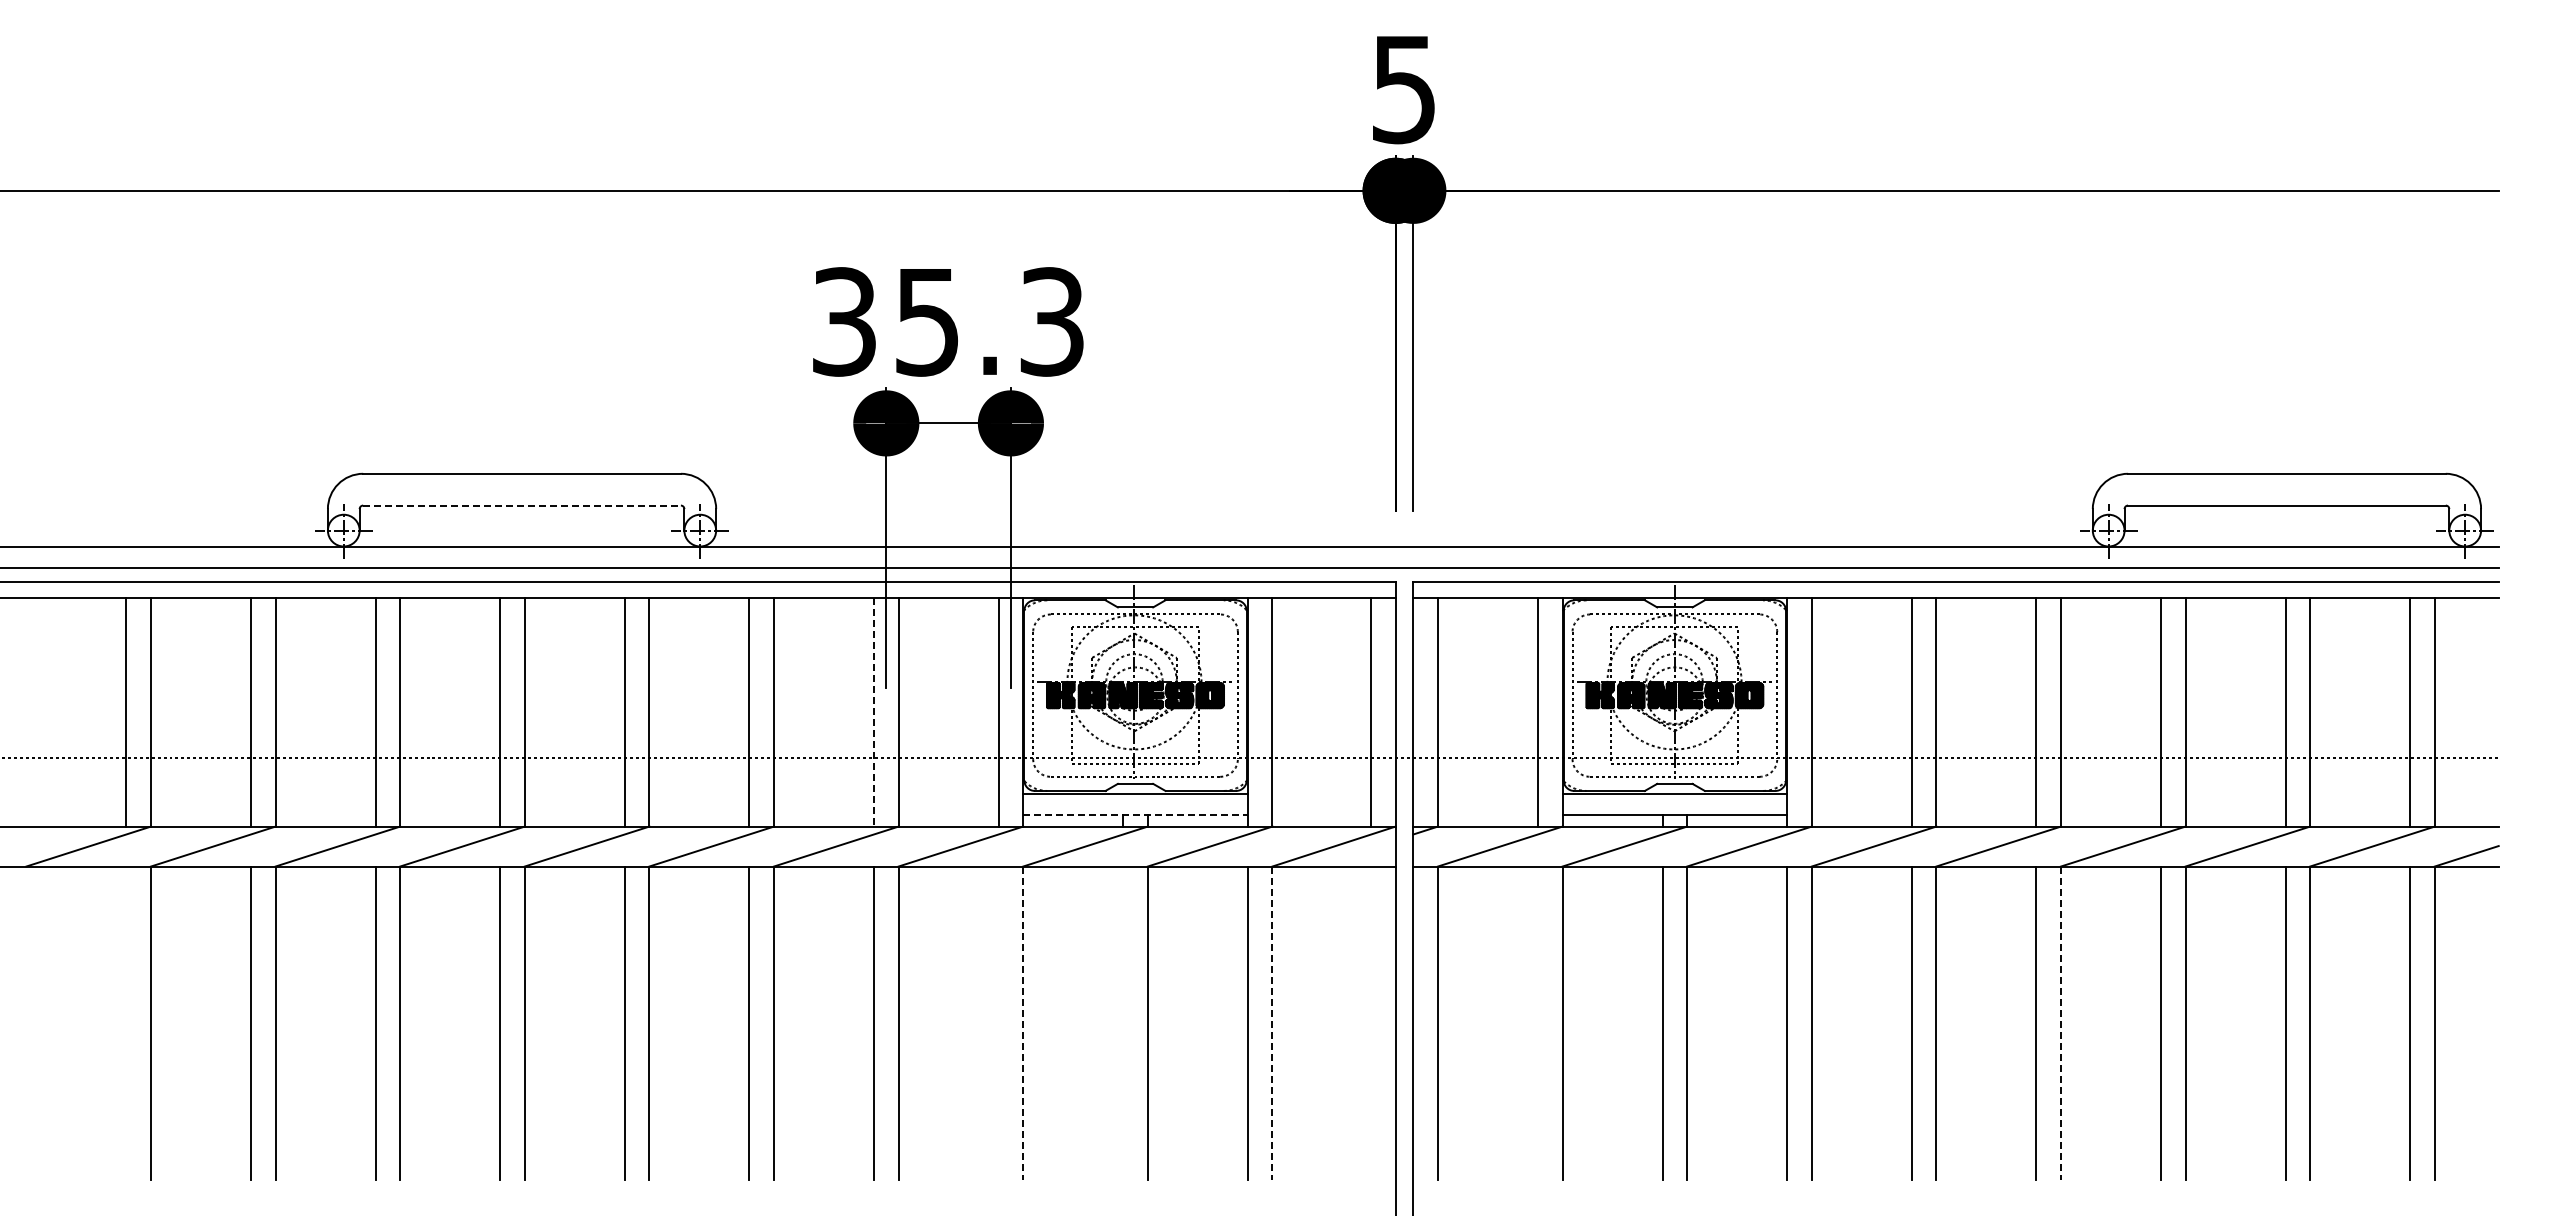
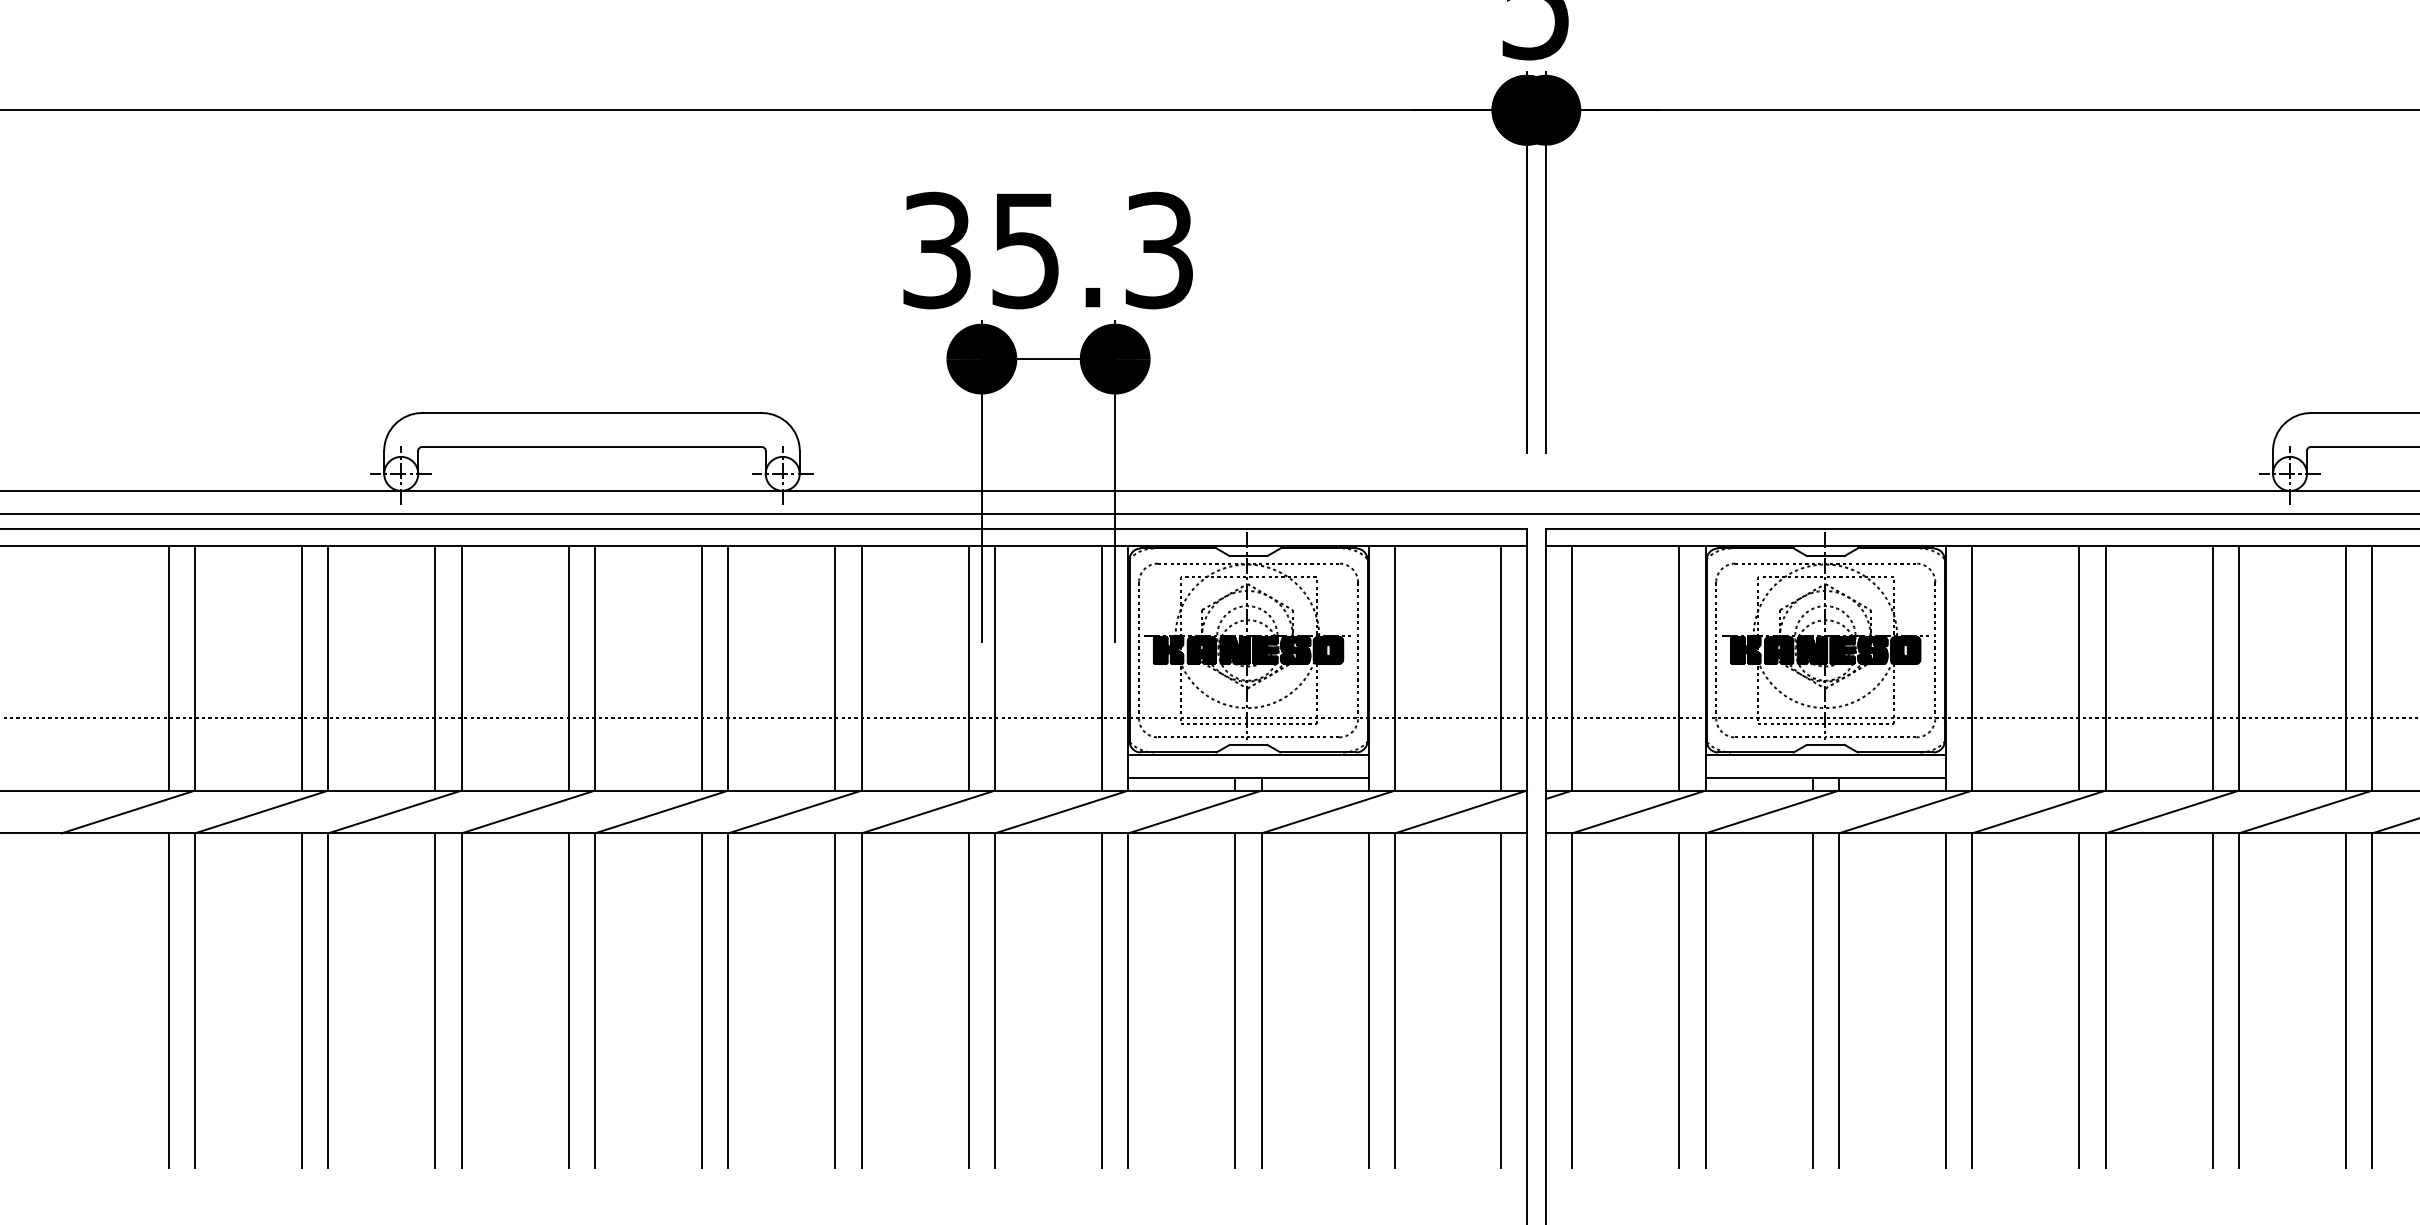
line: (522, 505) -> (592, 446), dashed -> solid
line: (873, 712) -> (968, 668), dashed -> solid
line: (1136, 814) -> (1249, 777), dashed -> solid
line: (126, 1022) -> (168, 1000), added
line: (998, 1022) -> (1101, 1000), added
line: (1123, 1022) -> (1235, 1000), added
line: (1370, 1022) -> (1500, 1000), added
line: (1537, 1022) -> (1678, 1000), added
line: (1023, 1023) -> (1128, 1001), dashed -> solid
line: (1272, 1023) -> (1395, 1001), dashed -> solid
line: (2061, 1023) -> (2239, 1001), dashed -> solid

